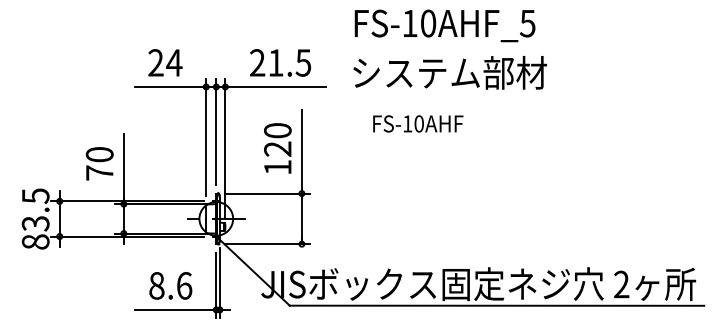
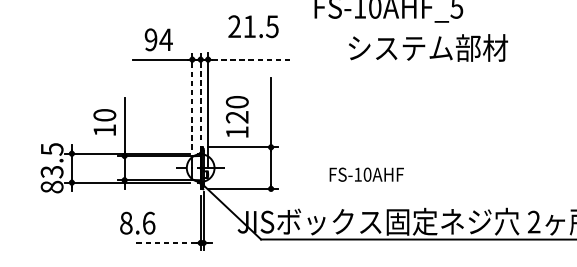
text: (155, 62) -> (150, 39), 24 -> 94
text: (280, 62) -> (253, 26), moved
text: (449, 72) -> (427, 47), moved
line: (278, 86) -> (251, 59), solid -> dashed
text: (418, 123) -> (366, 174), moved
line: (216, 131) -> (200, 96), solid -> dashed
line: (206, 137) -> (192, 101), solid -> dashed
text: (277, 148) -> (237, 116), moved
text: (99, 172) -> (104, 129), 70 -> 10
text: (170, 285) -> (137, 222), moved
line: (173, 309) -> (165, 242), solid -> dashed

